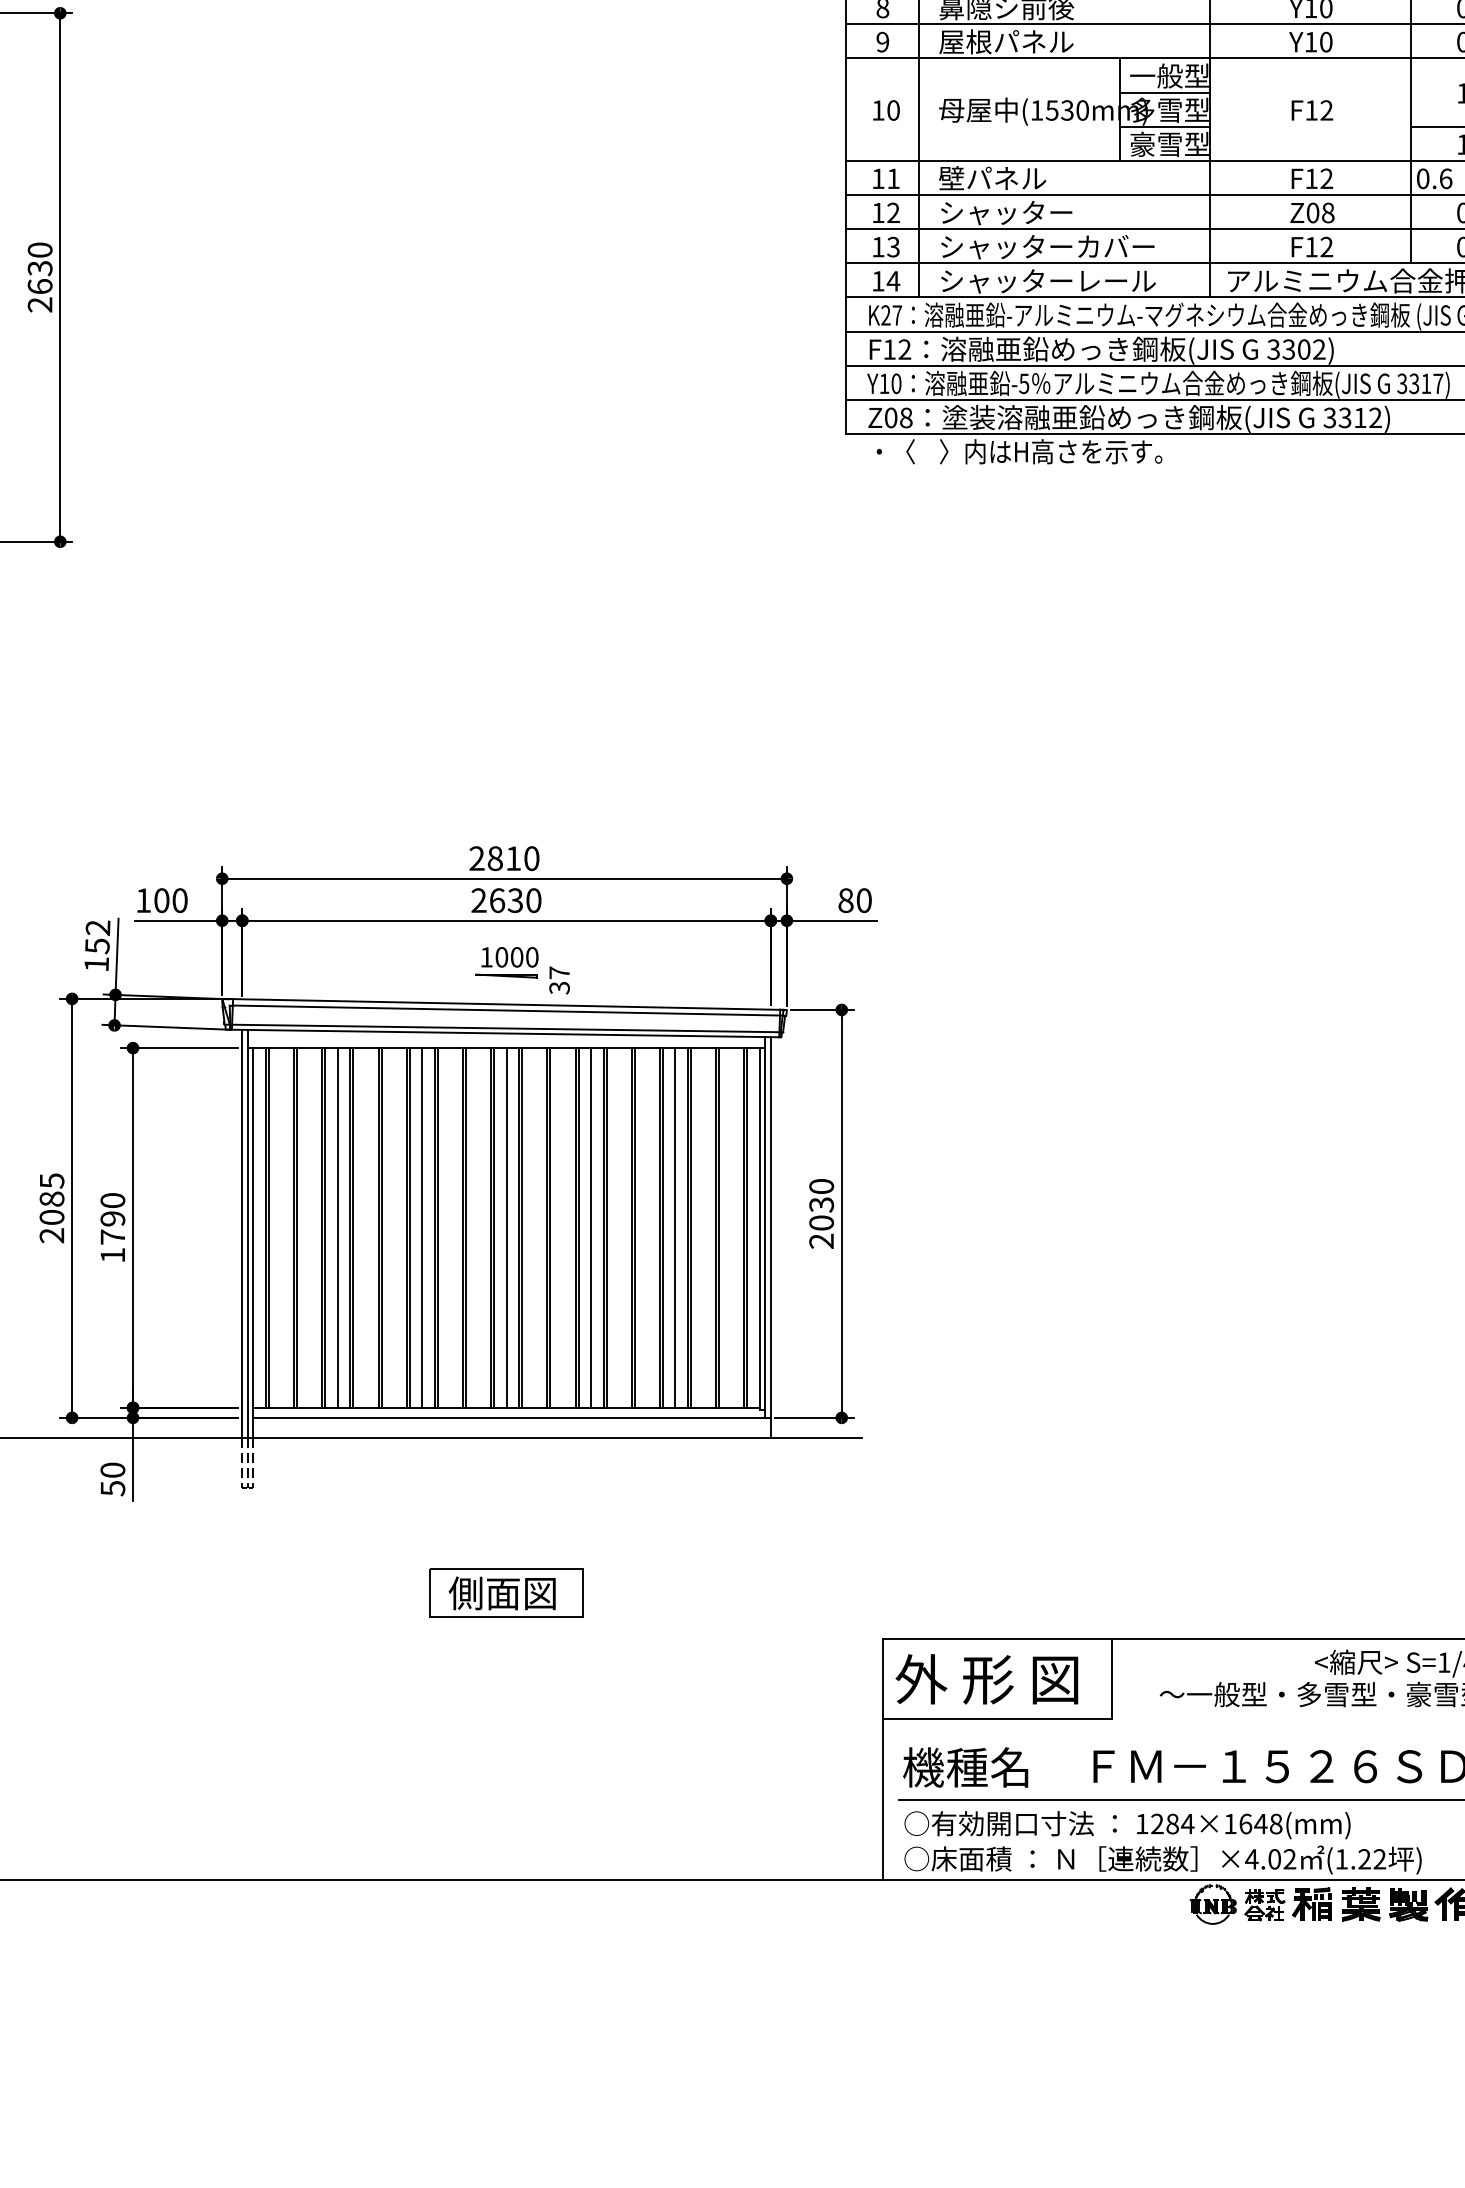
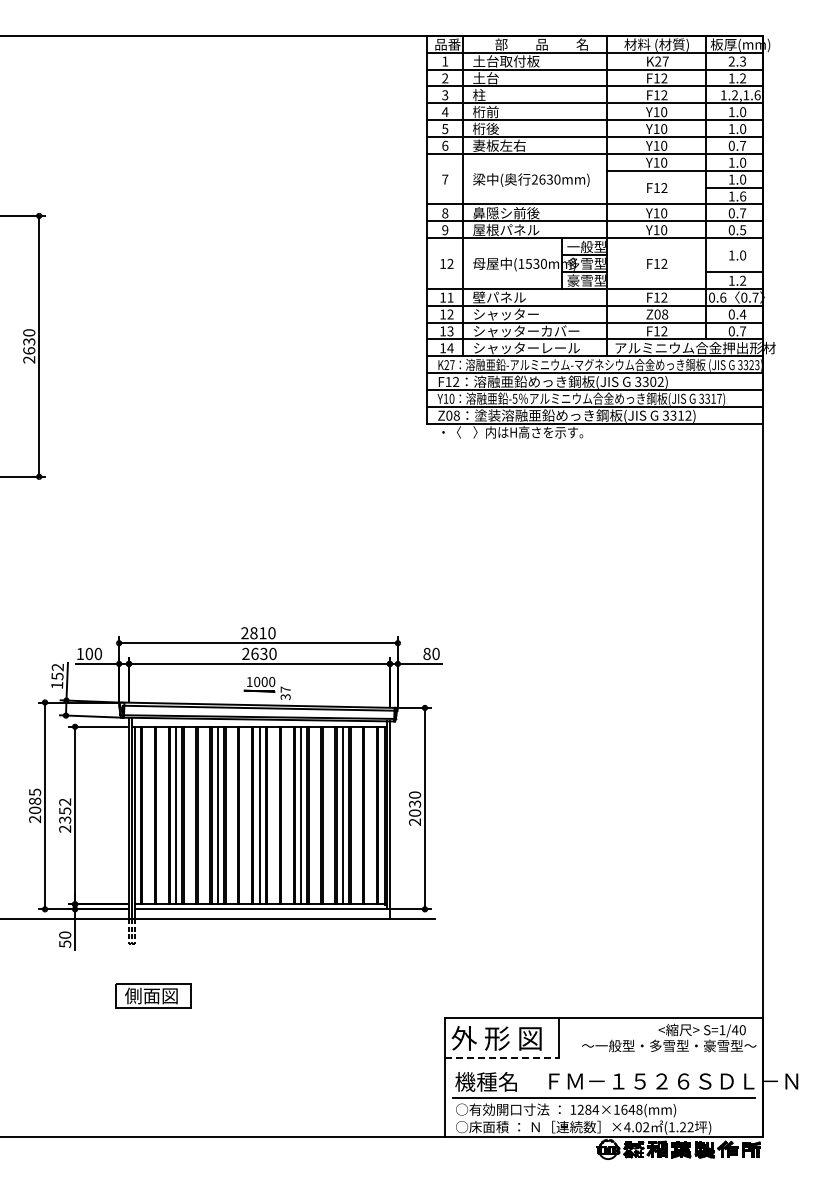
text: (893, 109) -> (450, 263), 10 -> 12
text: (113, 1227) -> (65, 815), 1790 -> 2352
part: (506, 1592) -> (153, 995), moved
line: (996, 1720) -> (501, 1058), solid -> dashed

